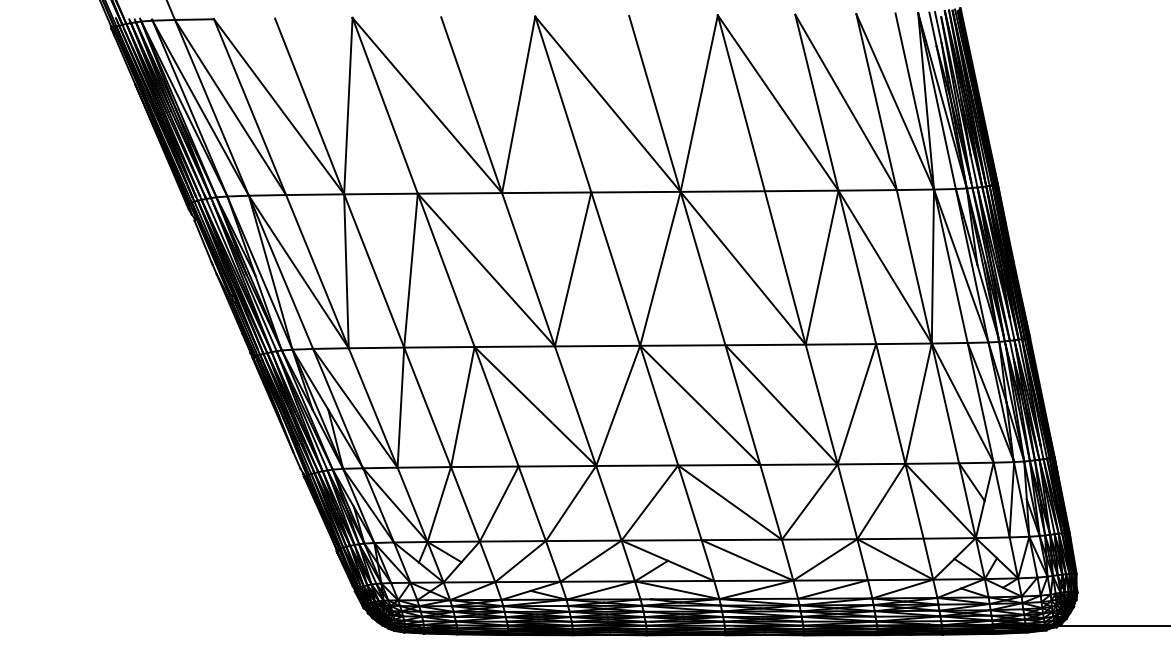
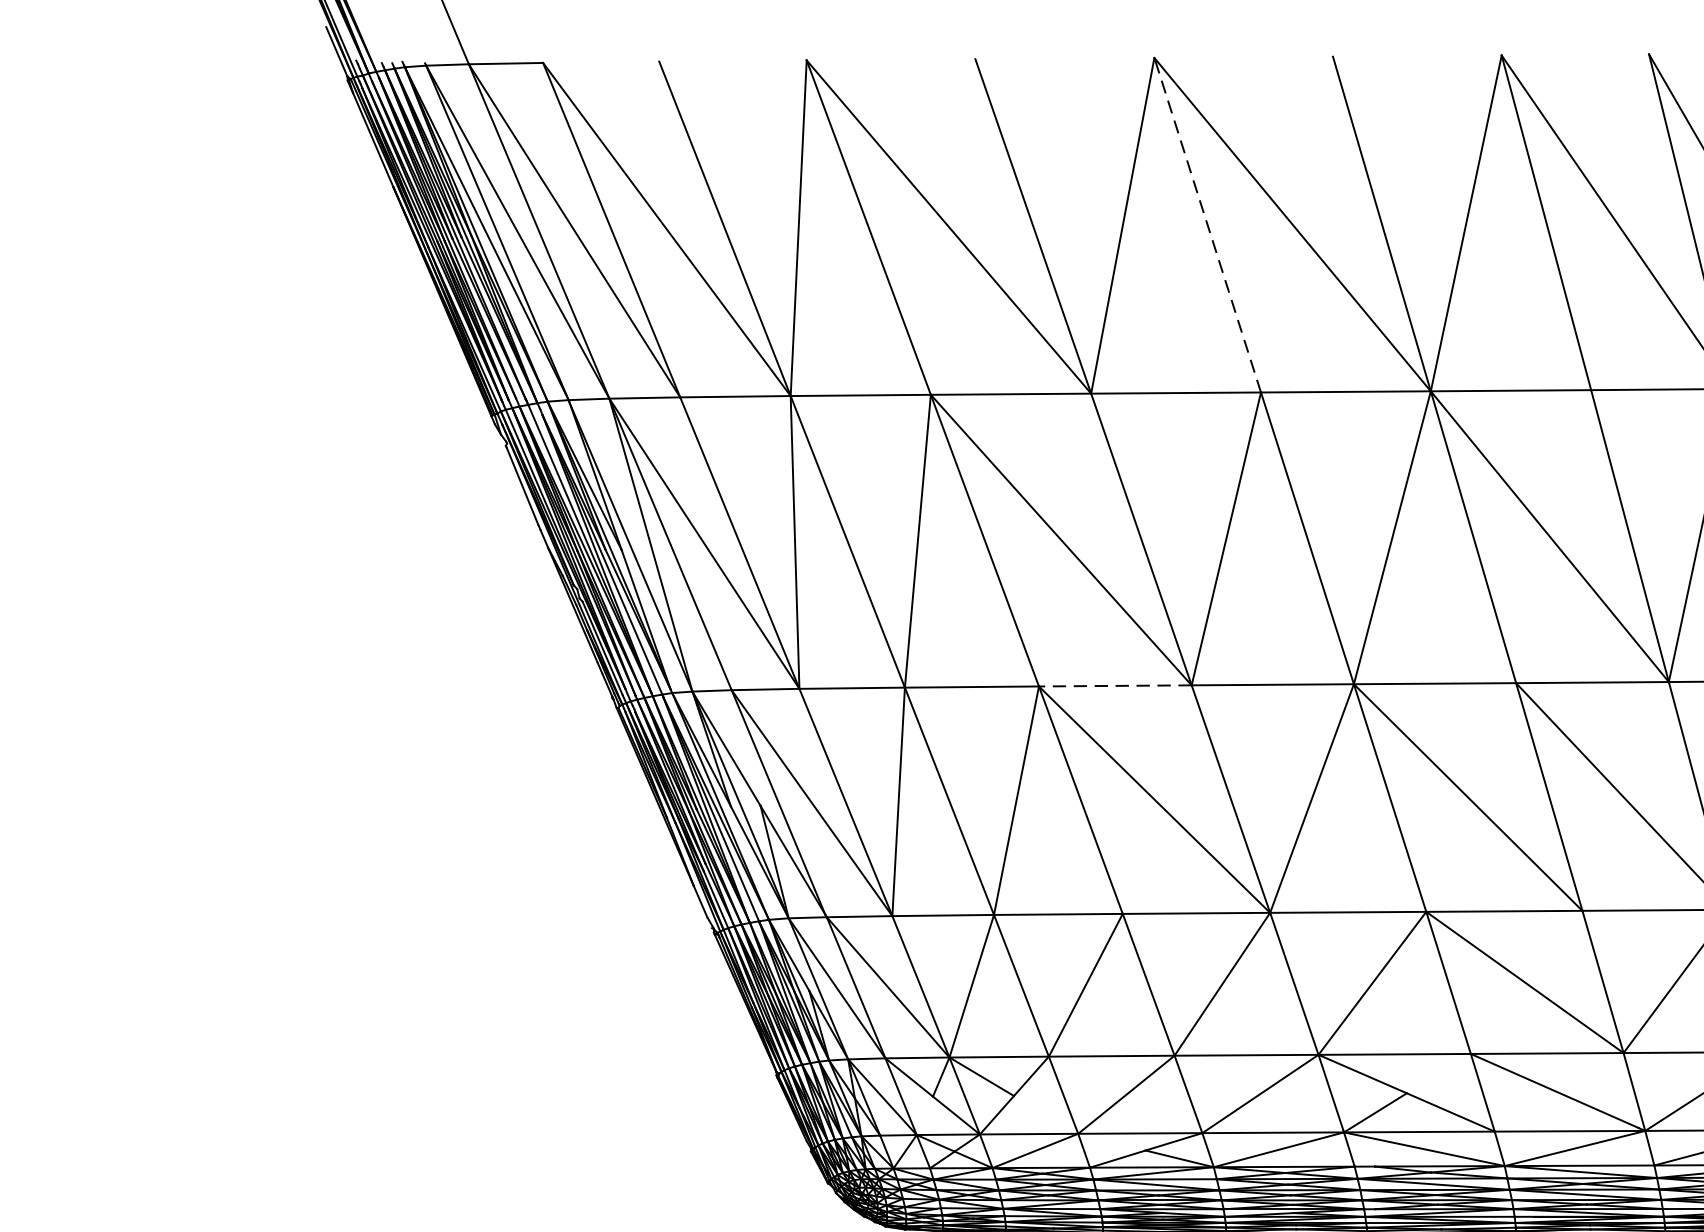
line: (563, 104) -> (1208, 225), solid -> dashed
line: (514, 346) -> (1114, 685), solid -> dashed

